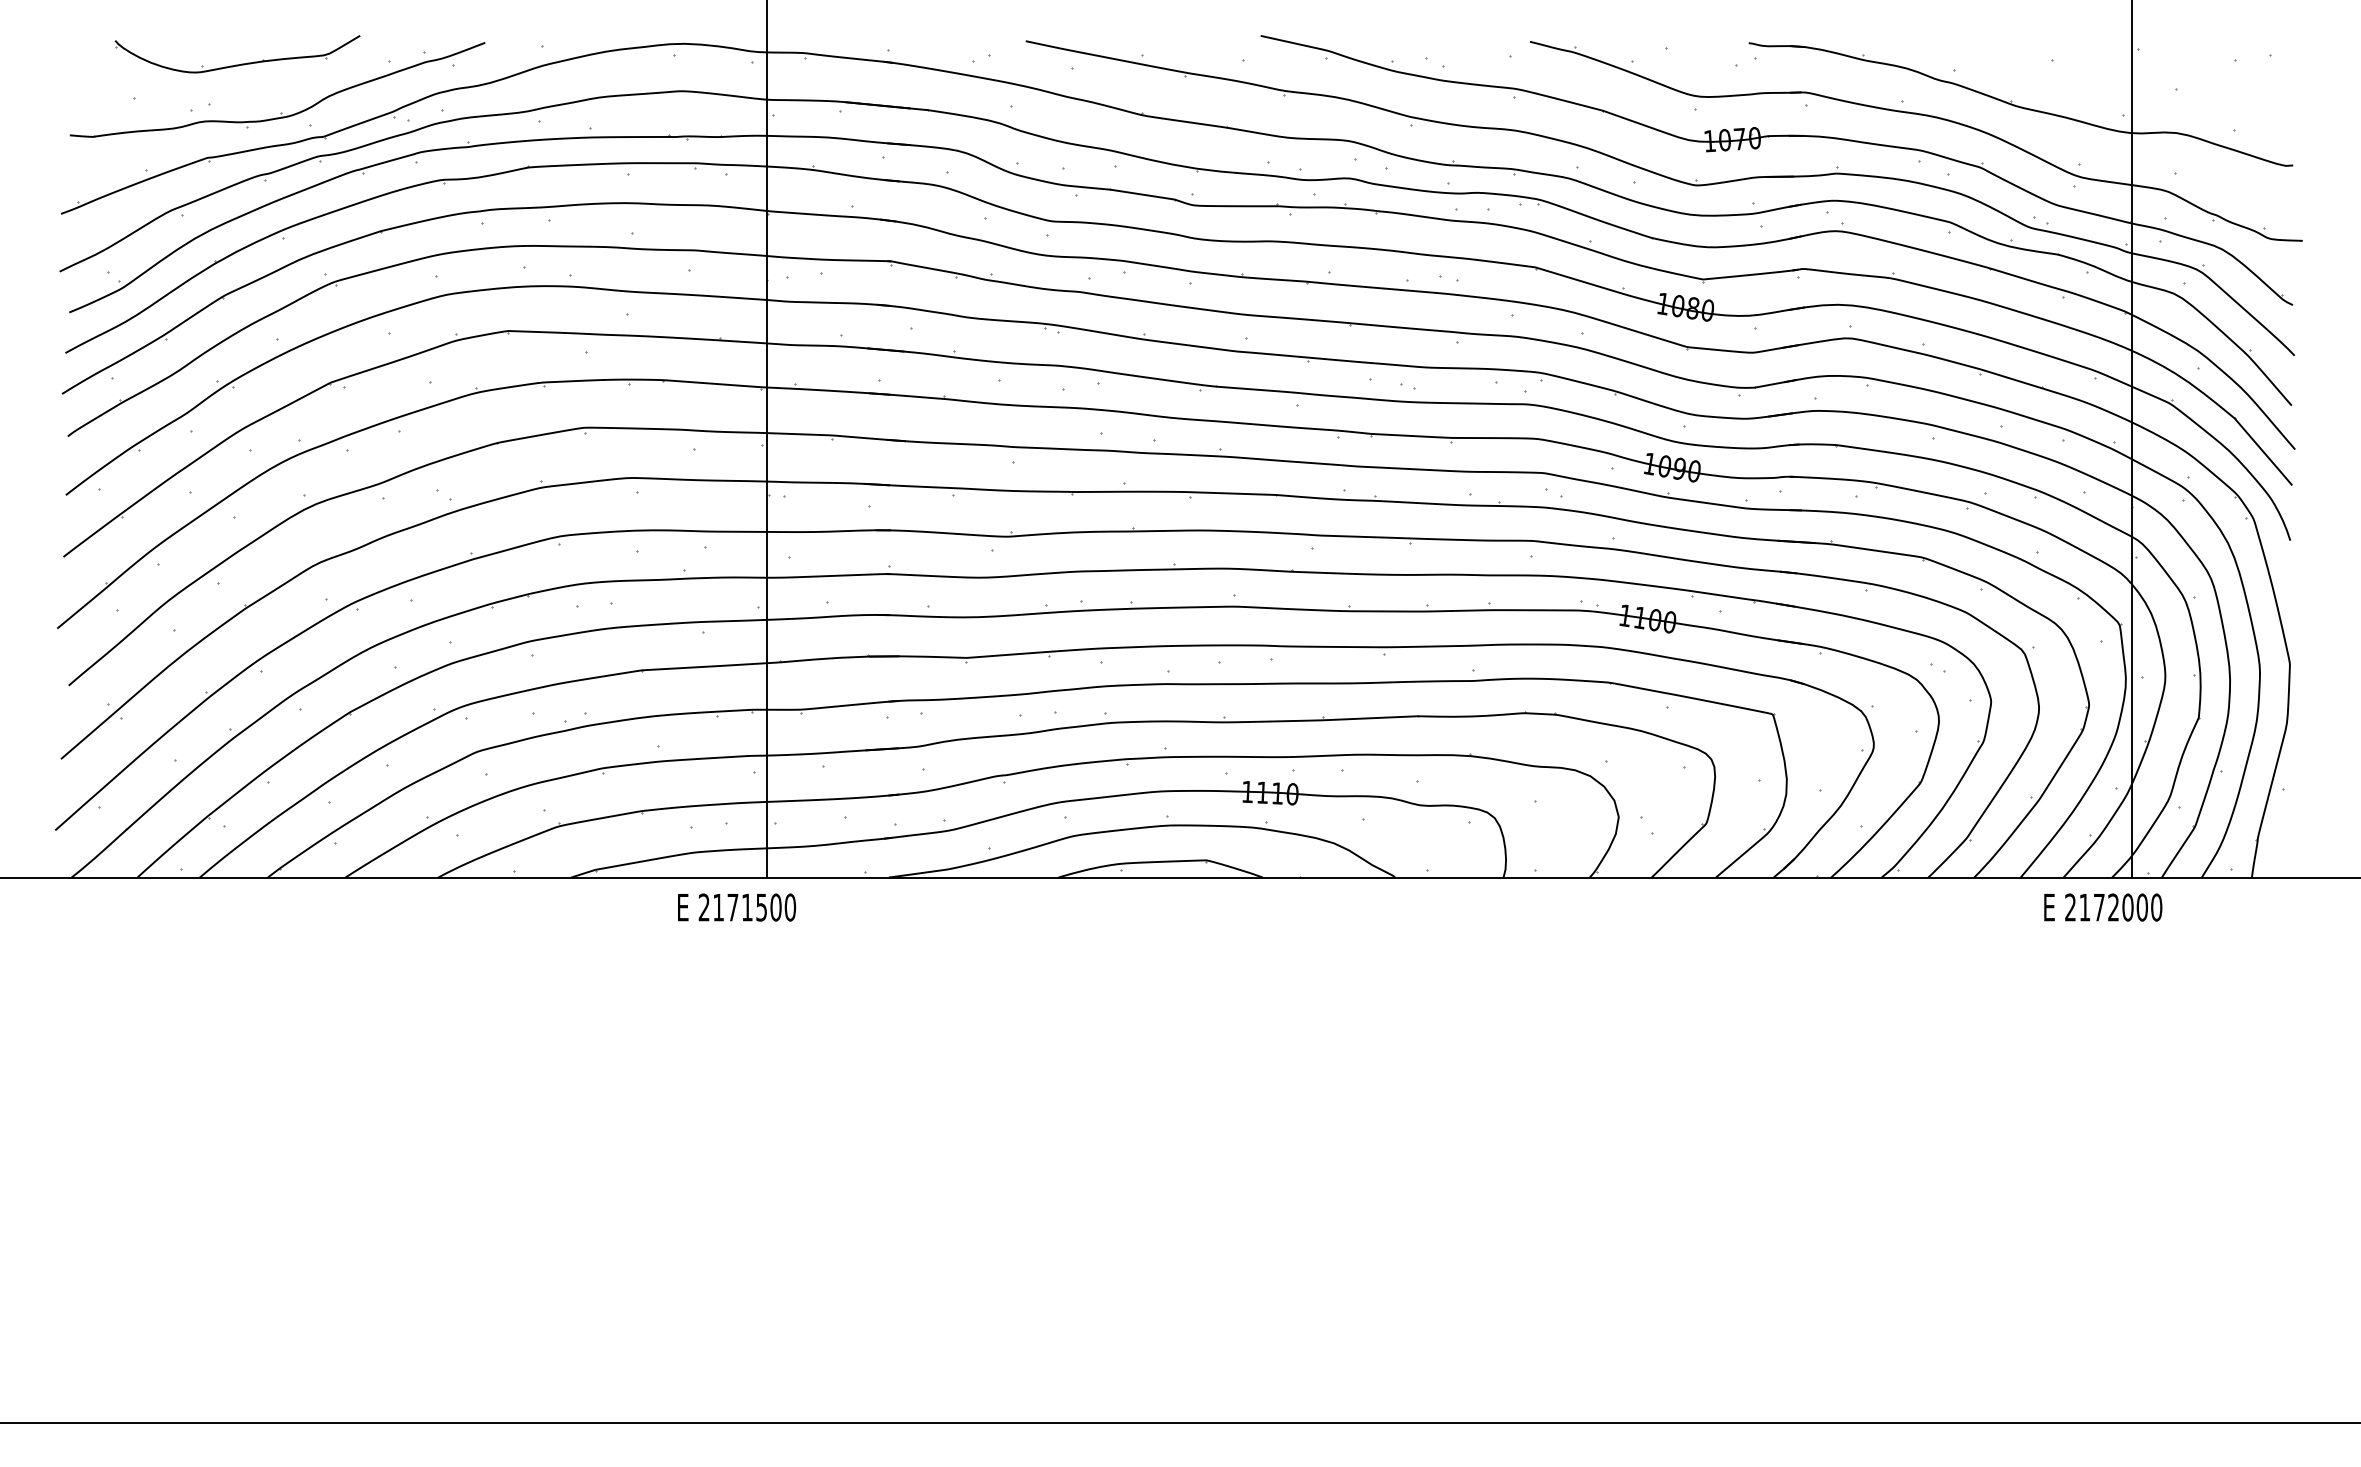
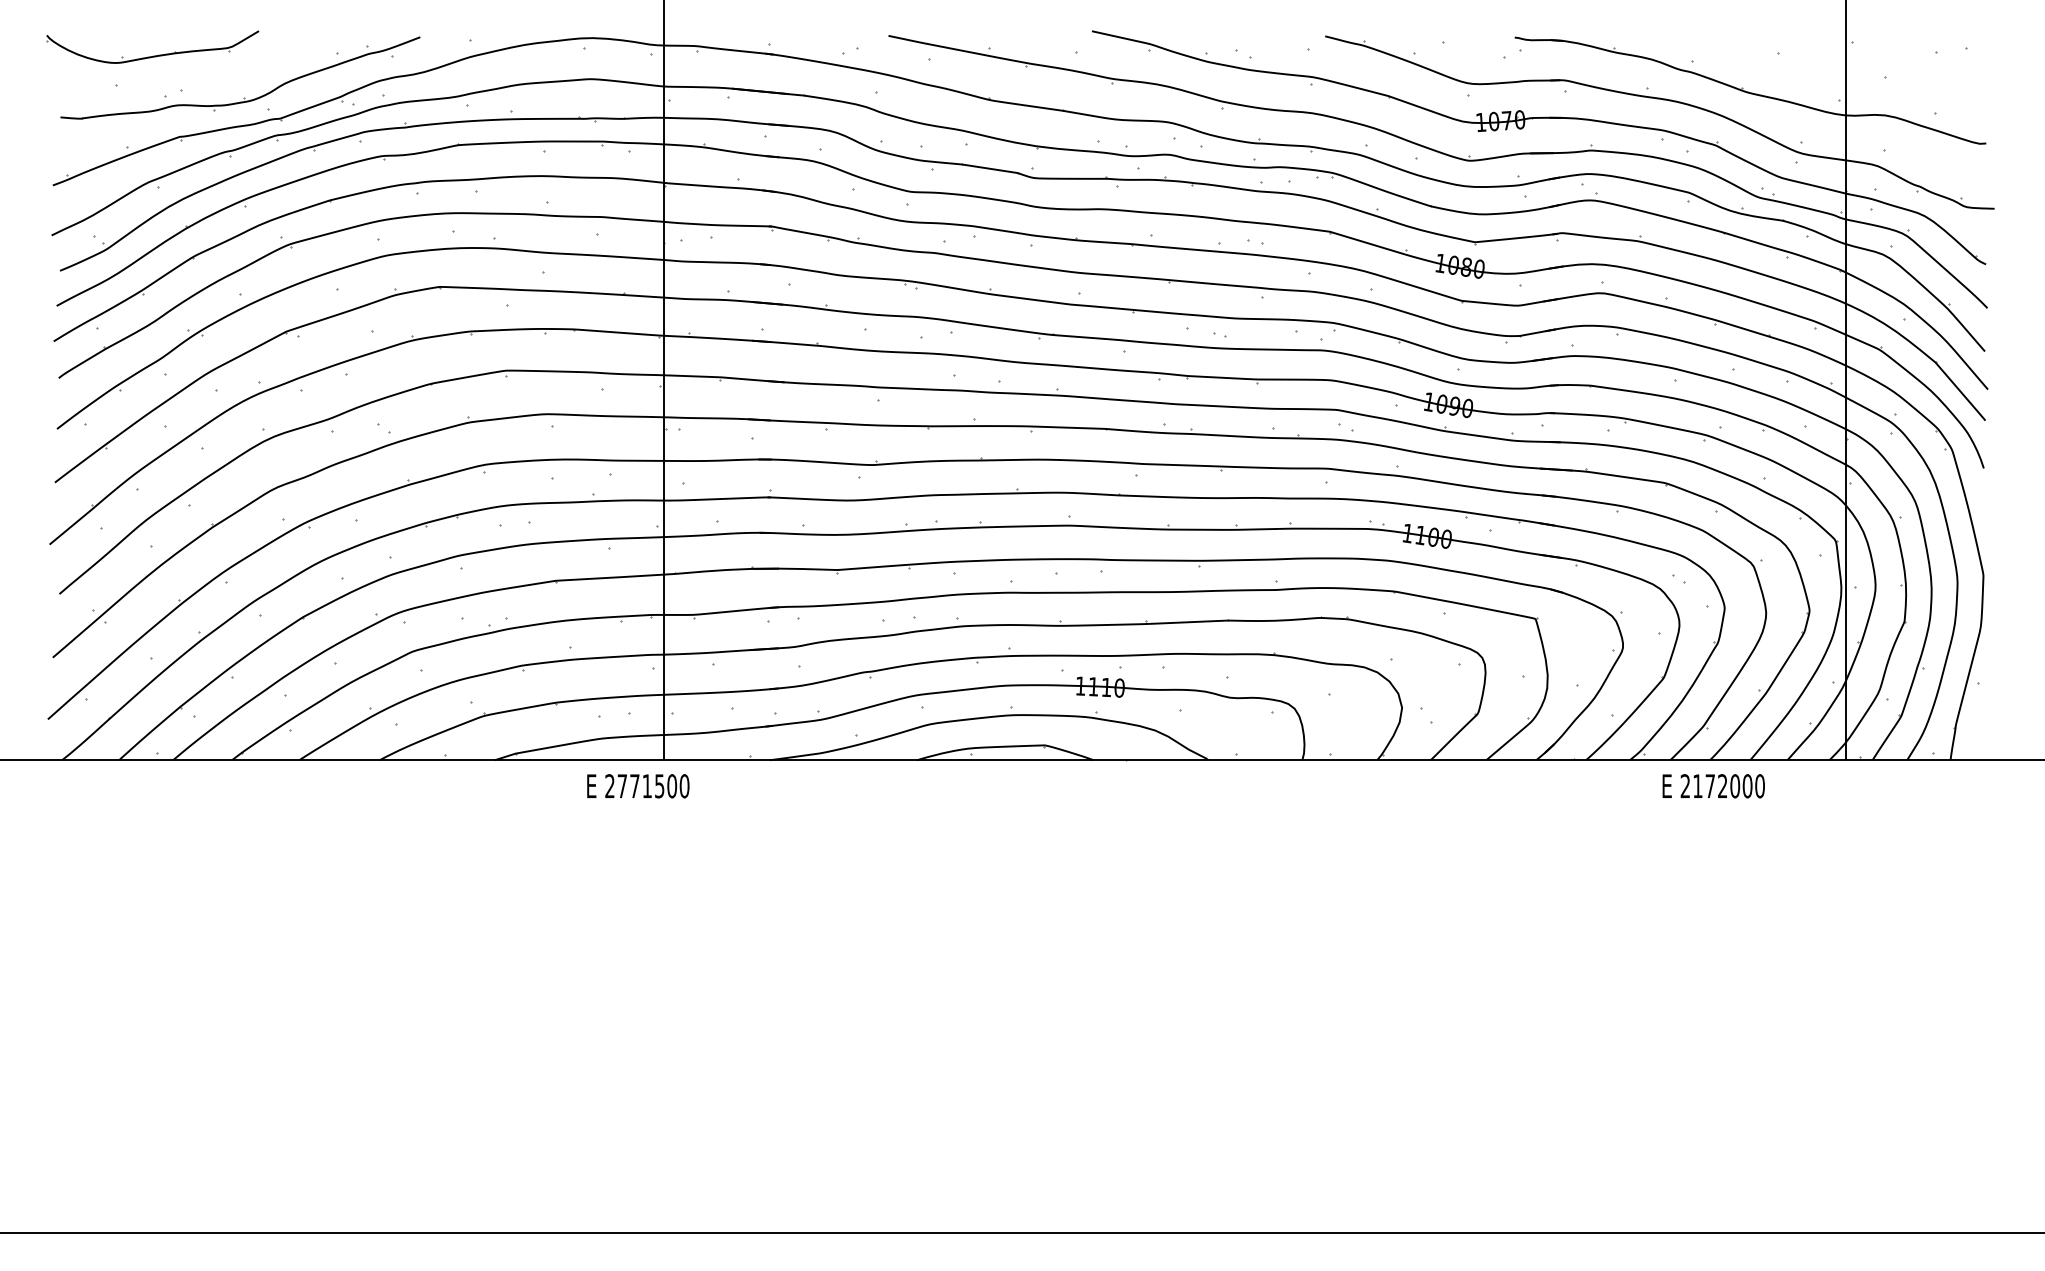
part: (238, 63) -> (153, 55), moved
text: (717, 906) -> (621, 785), 2171500 -> 2771500
text: (2102, 907) -> (1713, 786), moved

